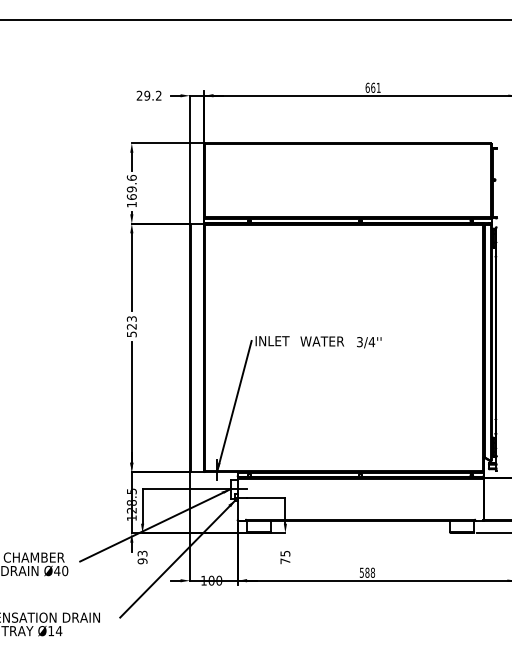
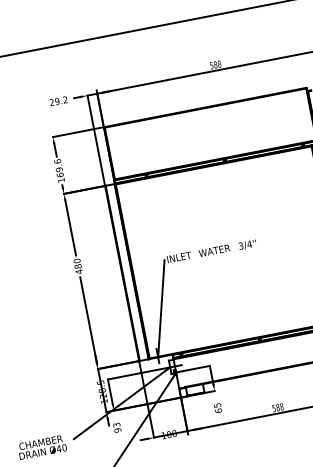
text: (372, 87) -> (215, 64), 661 -> 588
text: (131, 326) -> (77, 266), 523 -> 480
text: (285, 561) -> (218, 410), 75 -> 65

